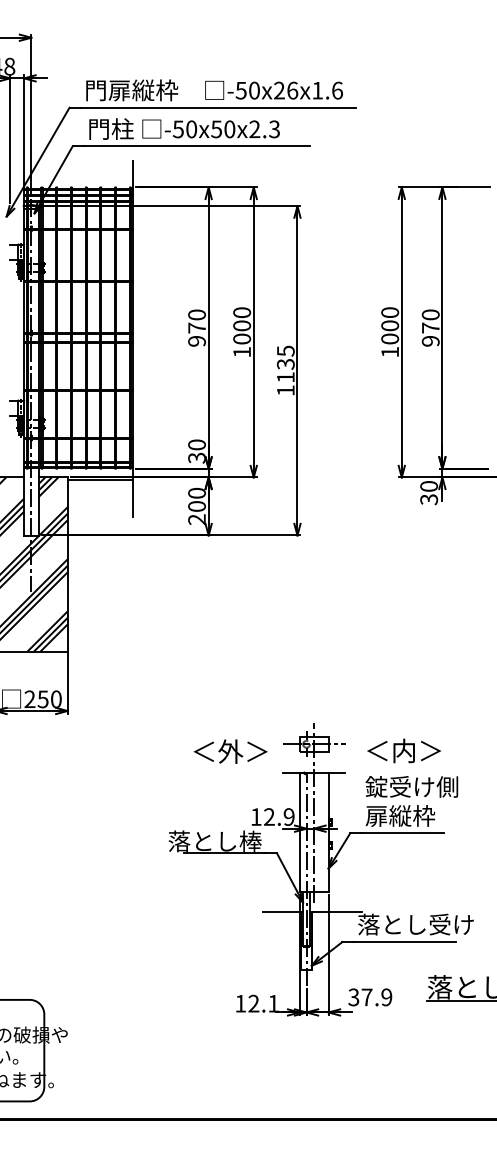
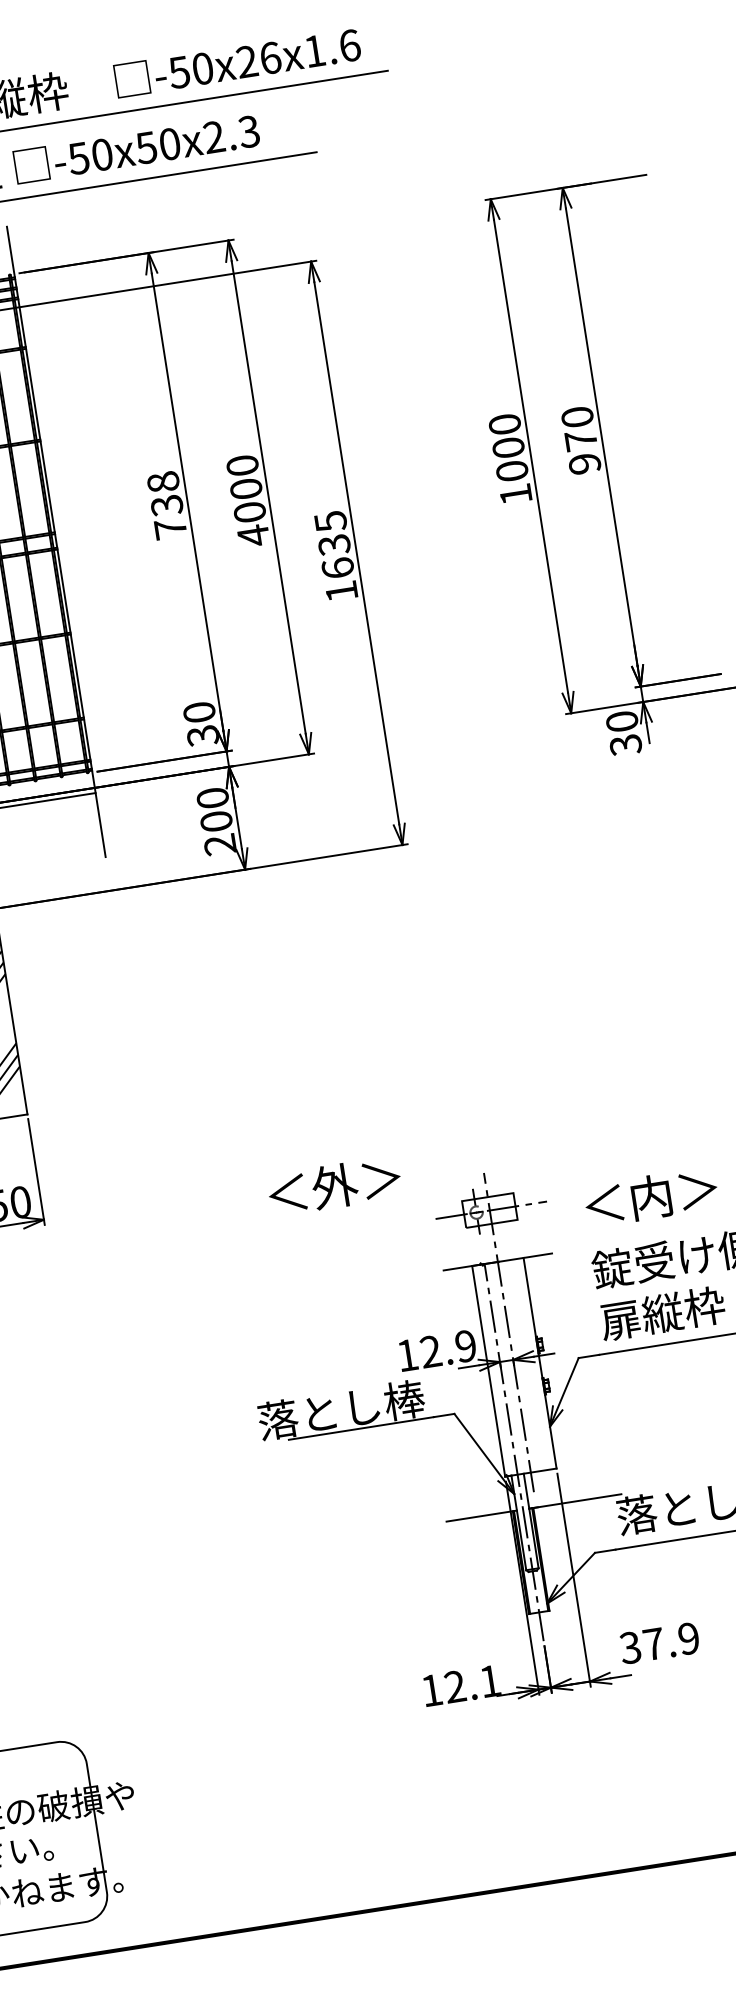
text: (196, 327) -> (165, 504), 970 -> 738
text: (241, 352) -> (252, 536), 1000 -> 4000
text: (285, 376) -> (337, 566), 1135 -> 1635
text: (230, 751) -> (334, 1186), moved

